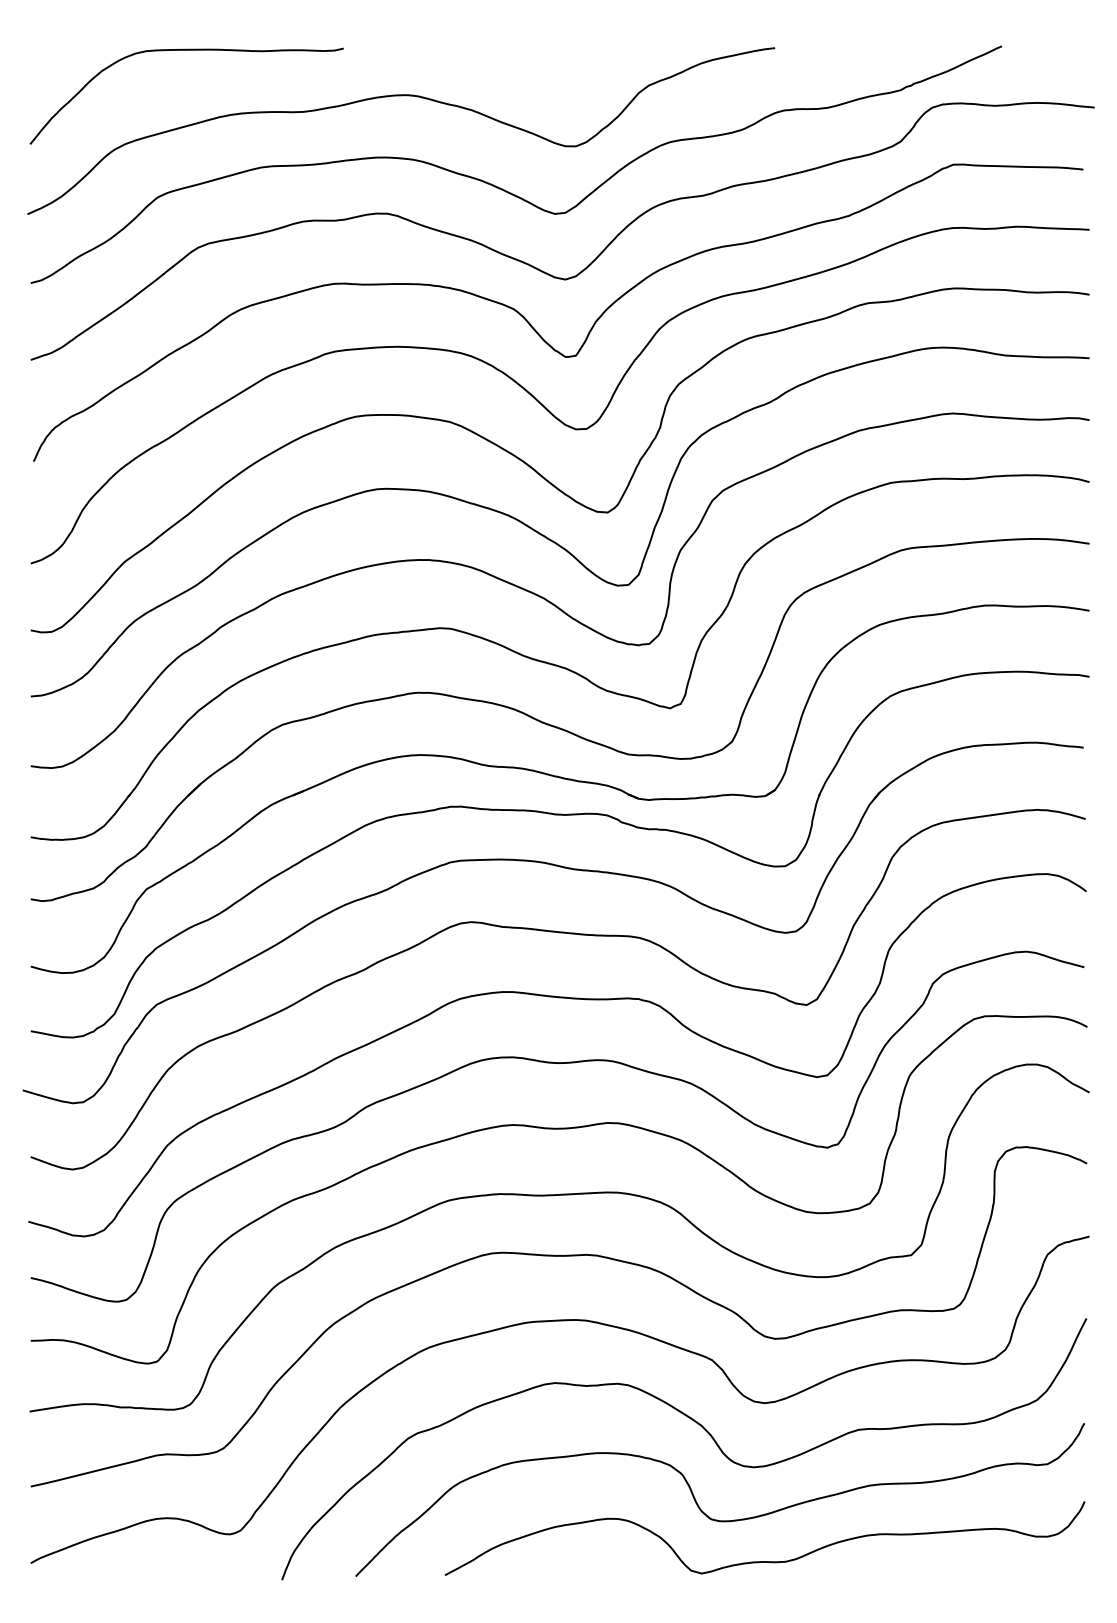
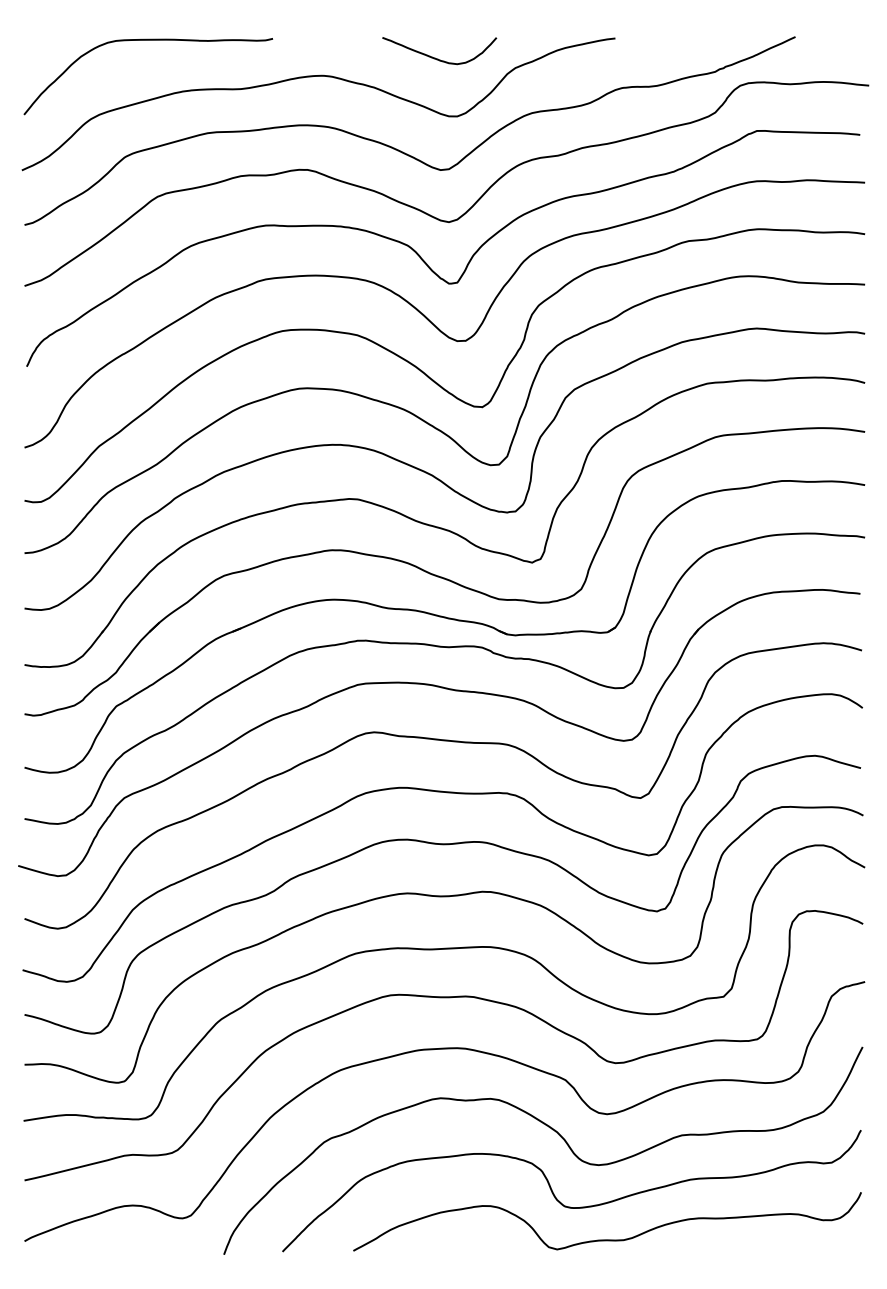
curve: (551, 73) -> (437, 58), added

